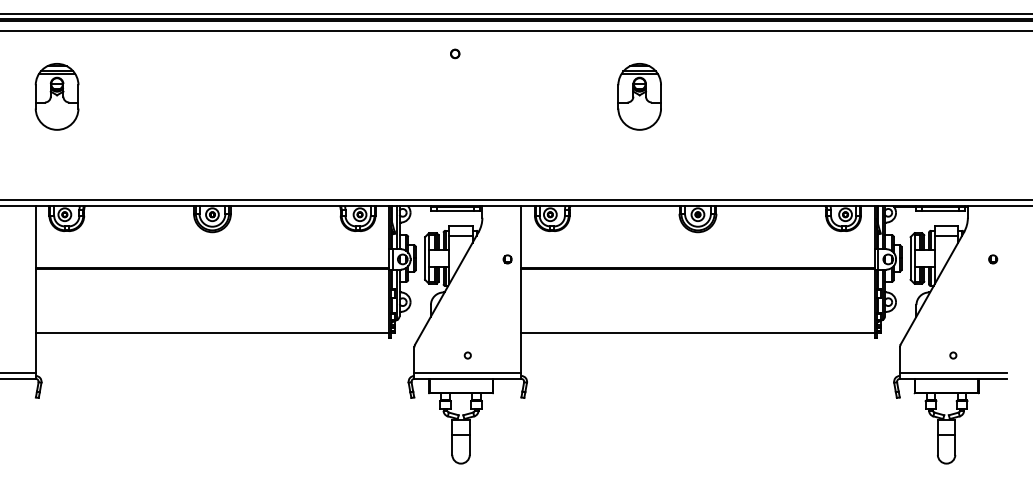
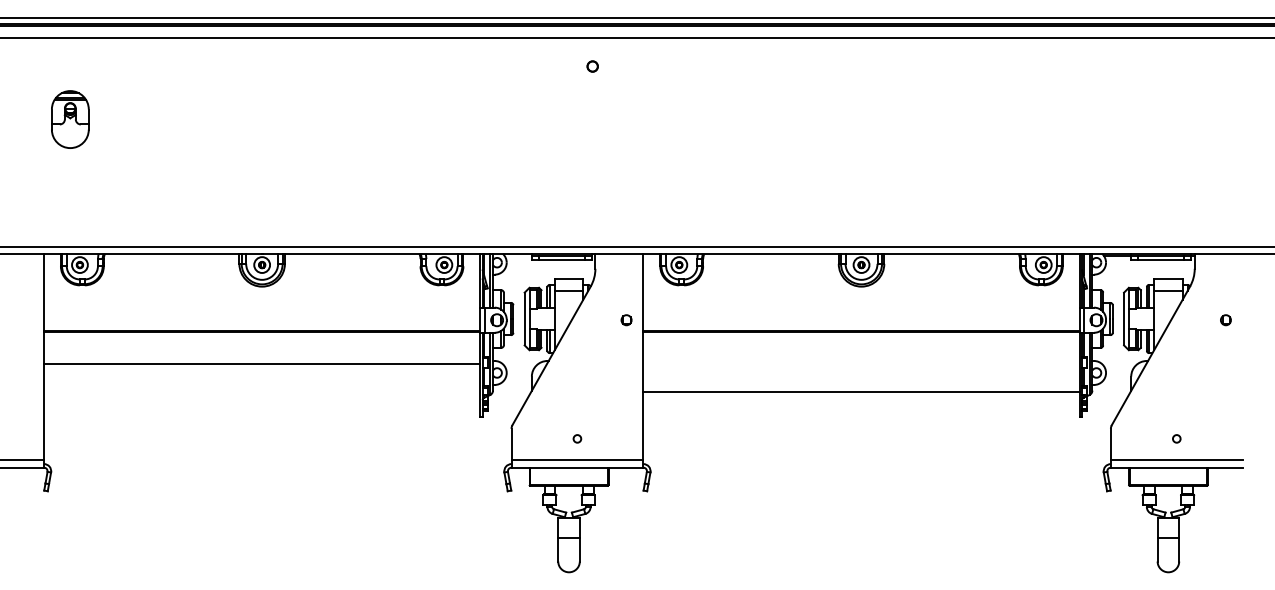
part: (455, 53) -> (593, 66), moved
part: (56, 96) -> (69, 119), size x0.7
part: (639, 96) -> (789, 119), removed
line: (212, 333) -> (262, 364), moved
line: (697, 333) -> (860, 391), moved

